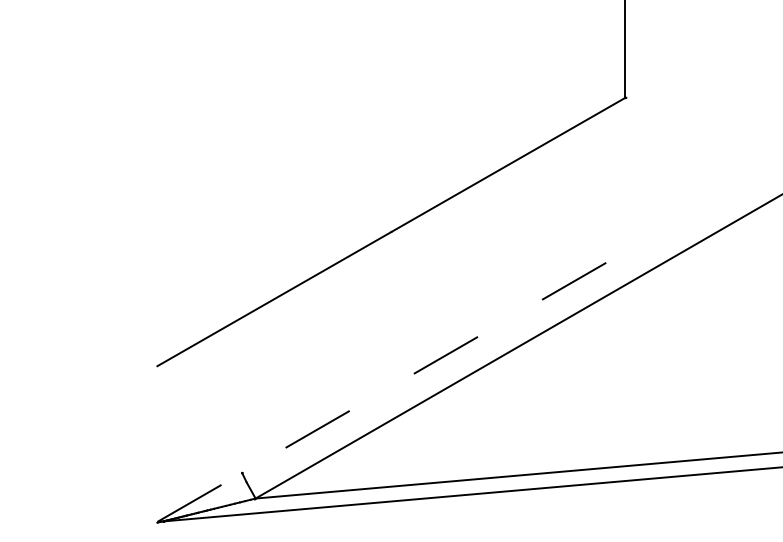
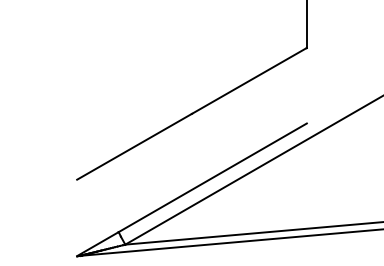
line: (392, 386) -> (192, 189), dashed -> solid

